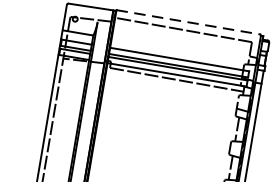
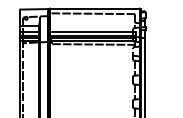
line: (187, 22) -> (94, 8), dashed -> solid

